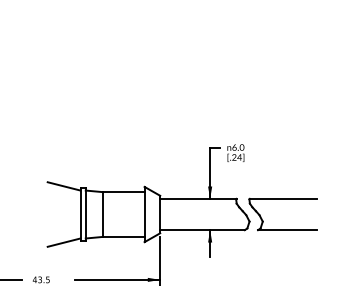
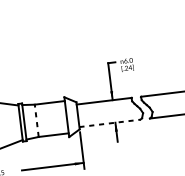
line: (102, 214) -> (36, 120), solid -> dashed
line: (203, 230) -> (110, 123), solid -> dashed

